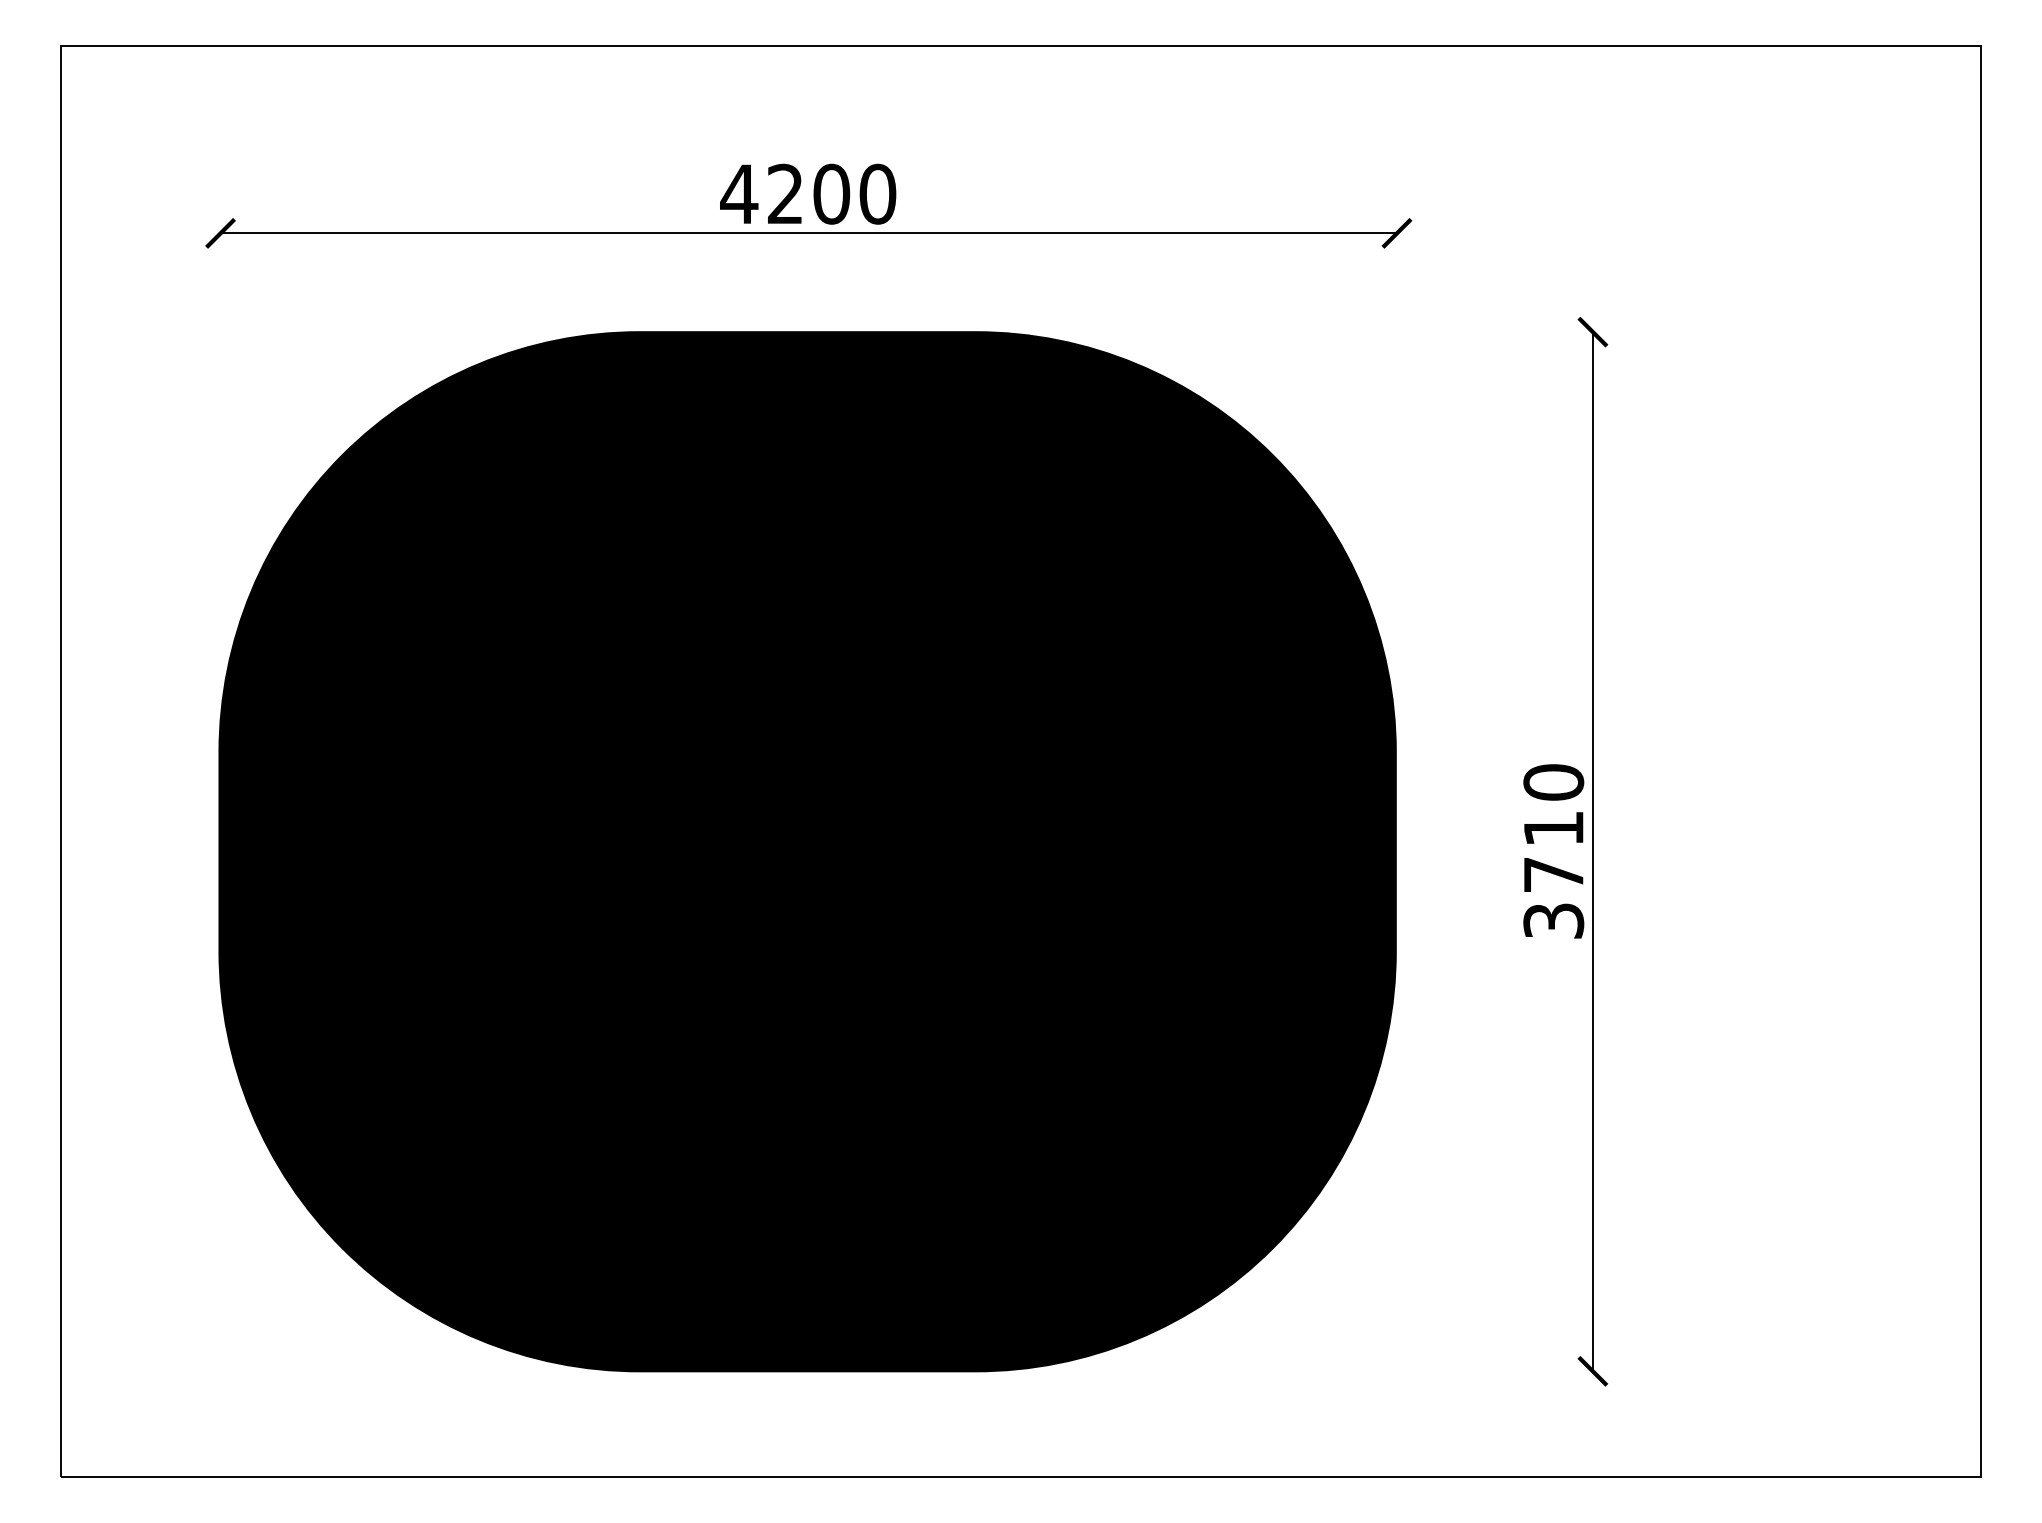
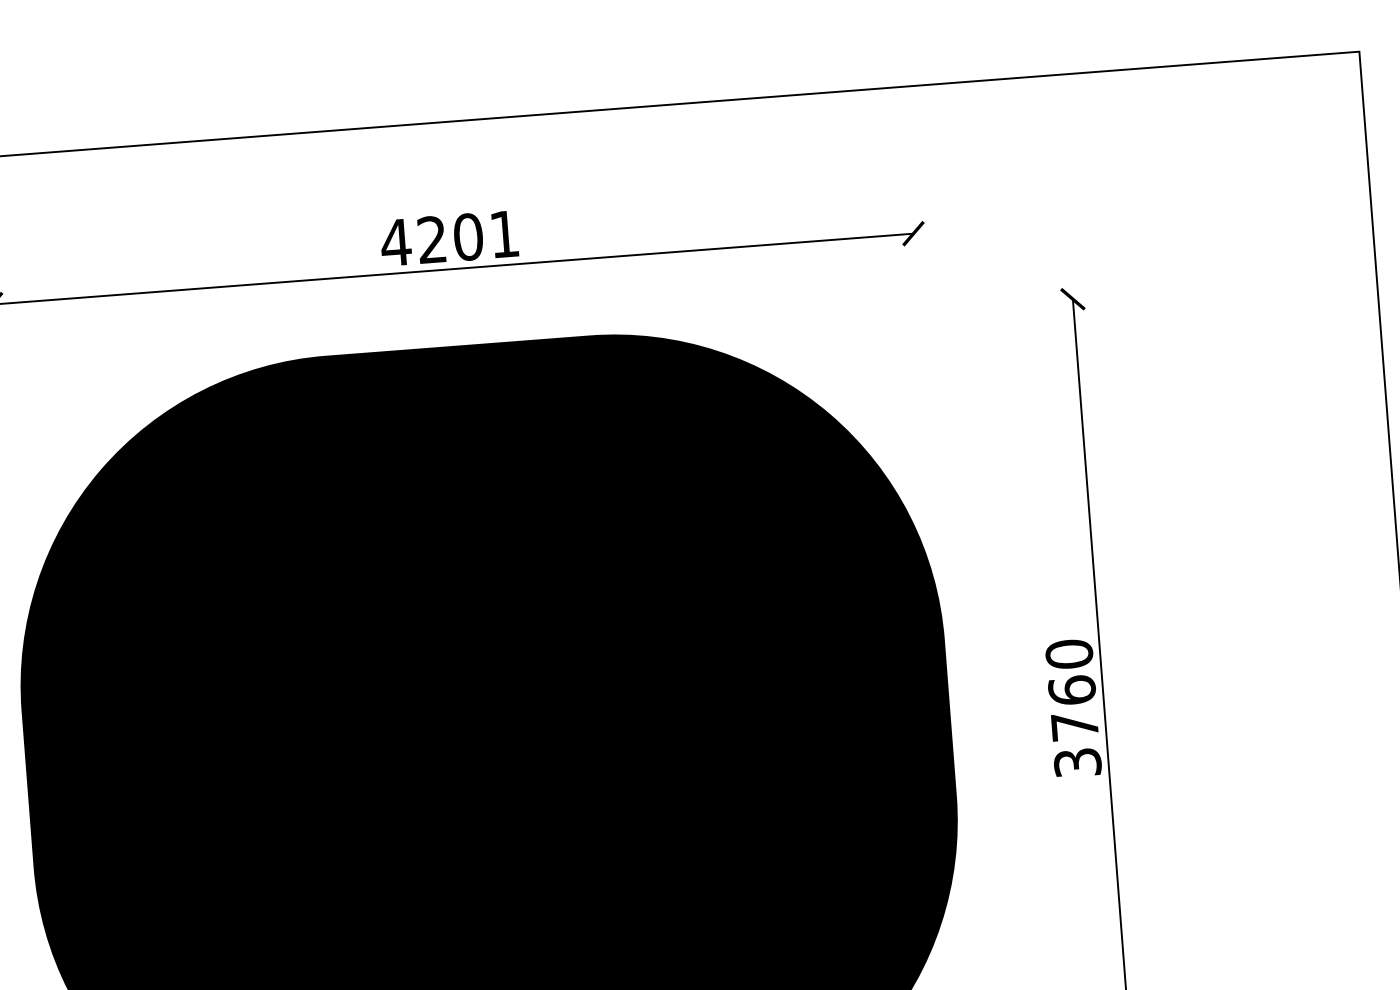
text: (877, 193) -> (504, 233), 4200 -> 4201
text: (1553, 828) -> (1071, 690), 3710 -> 3760

